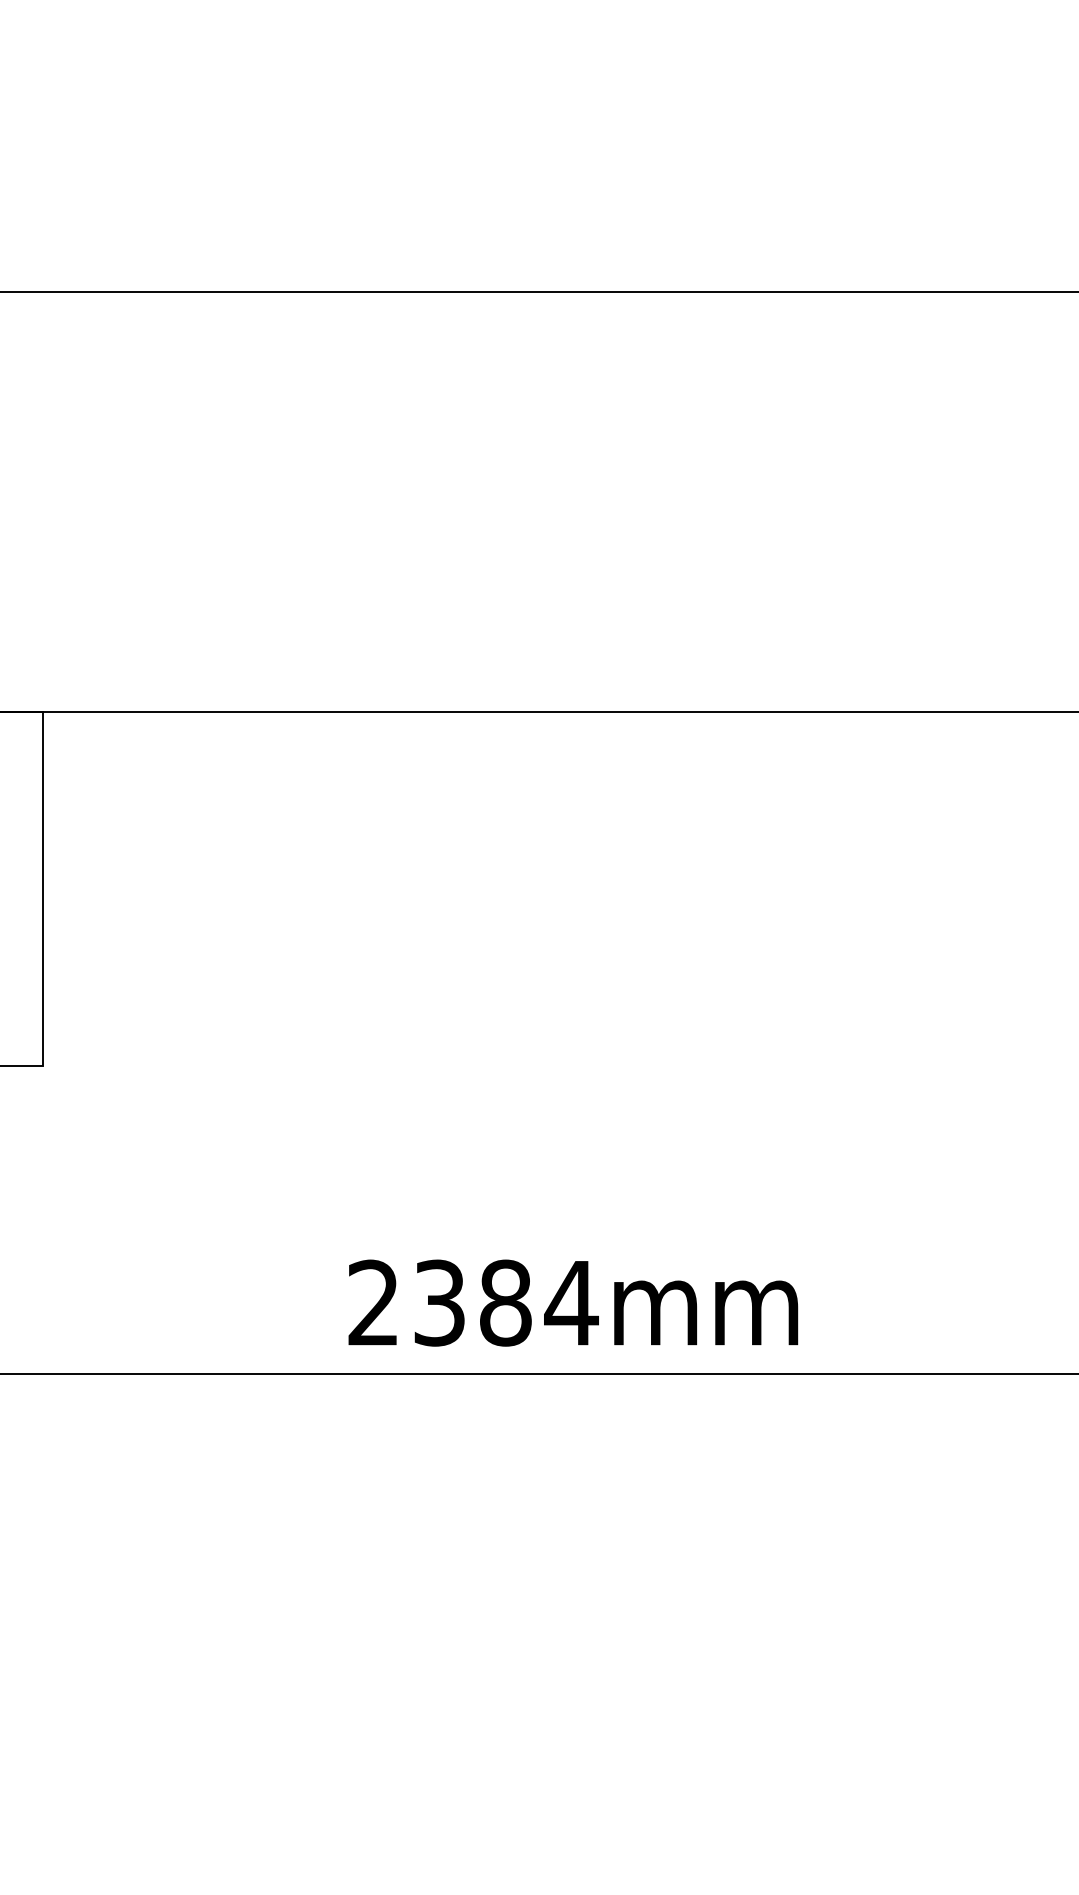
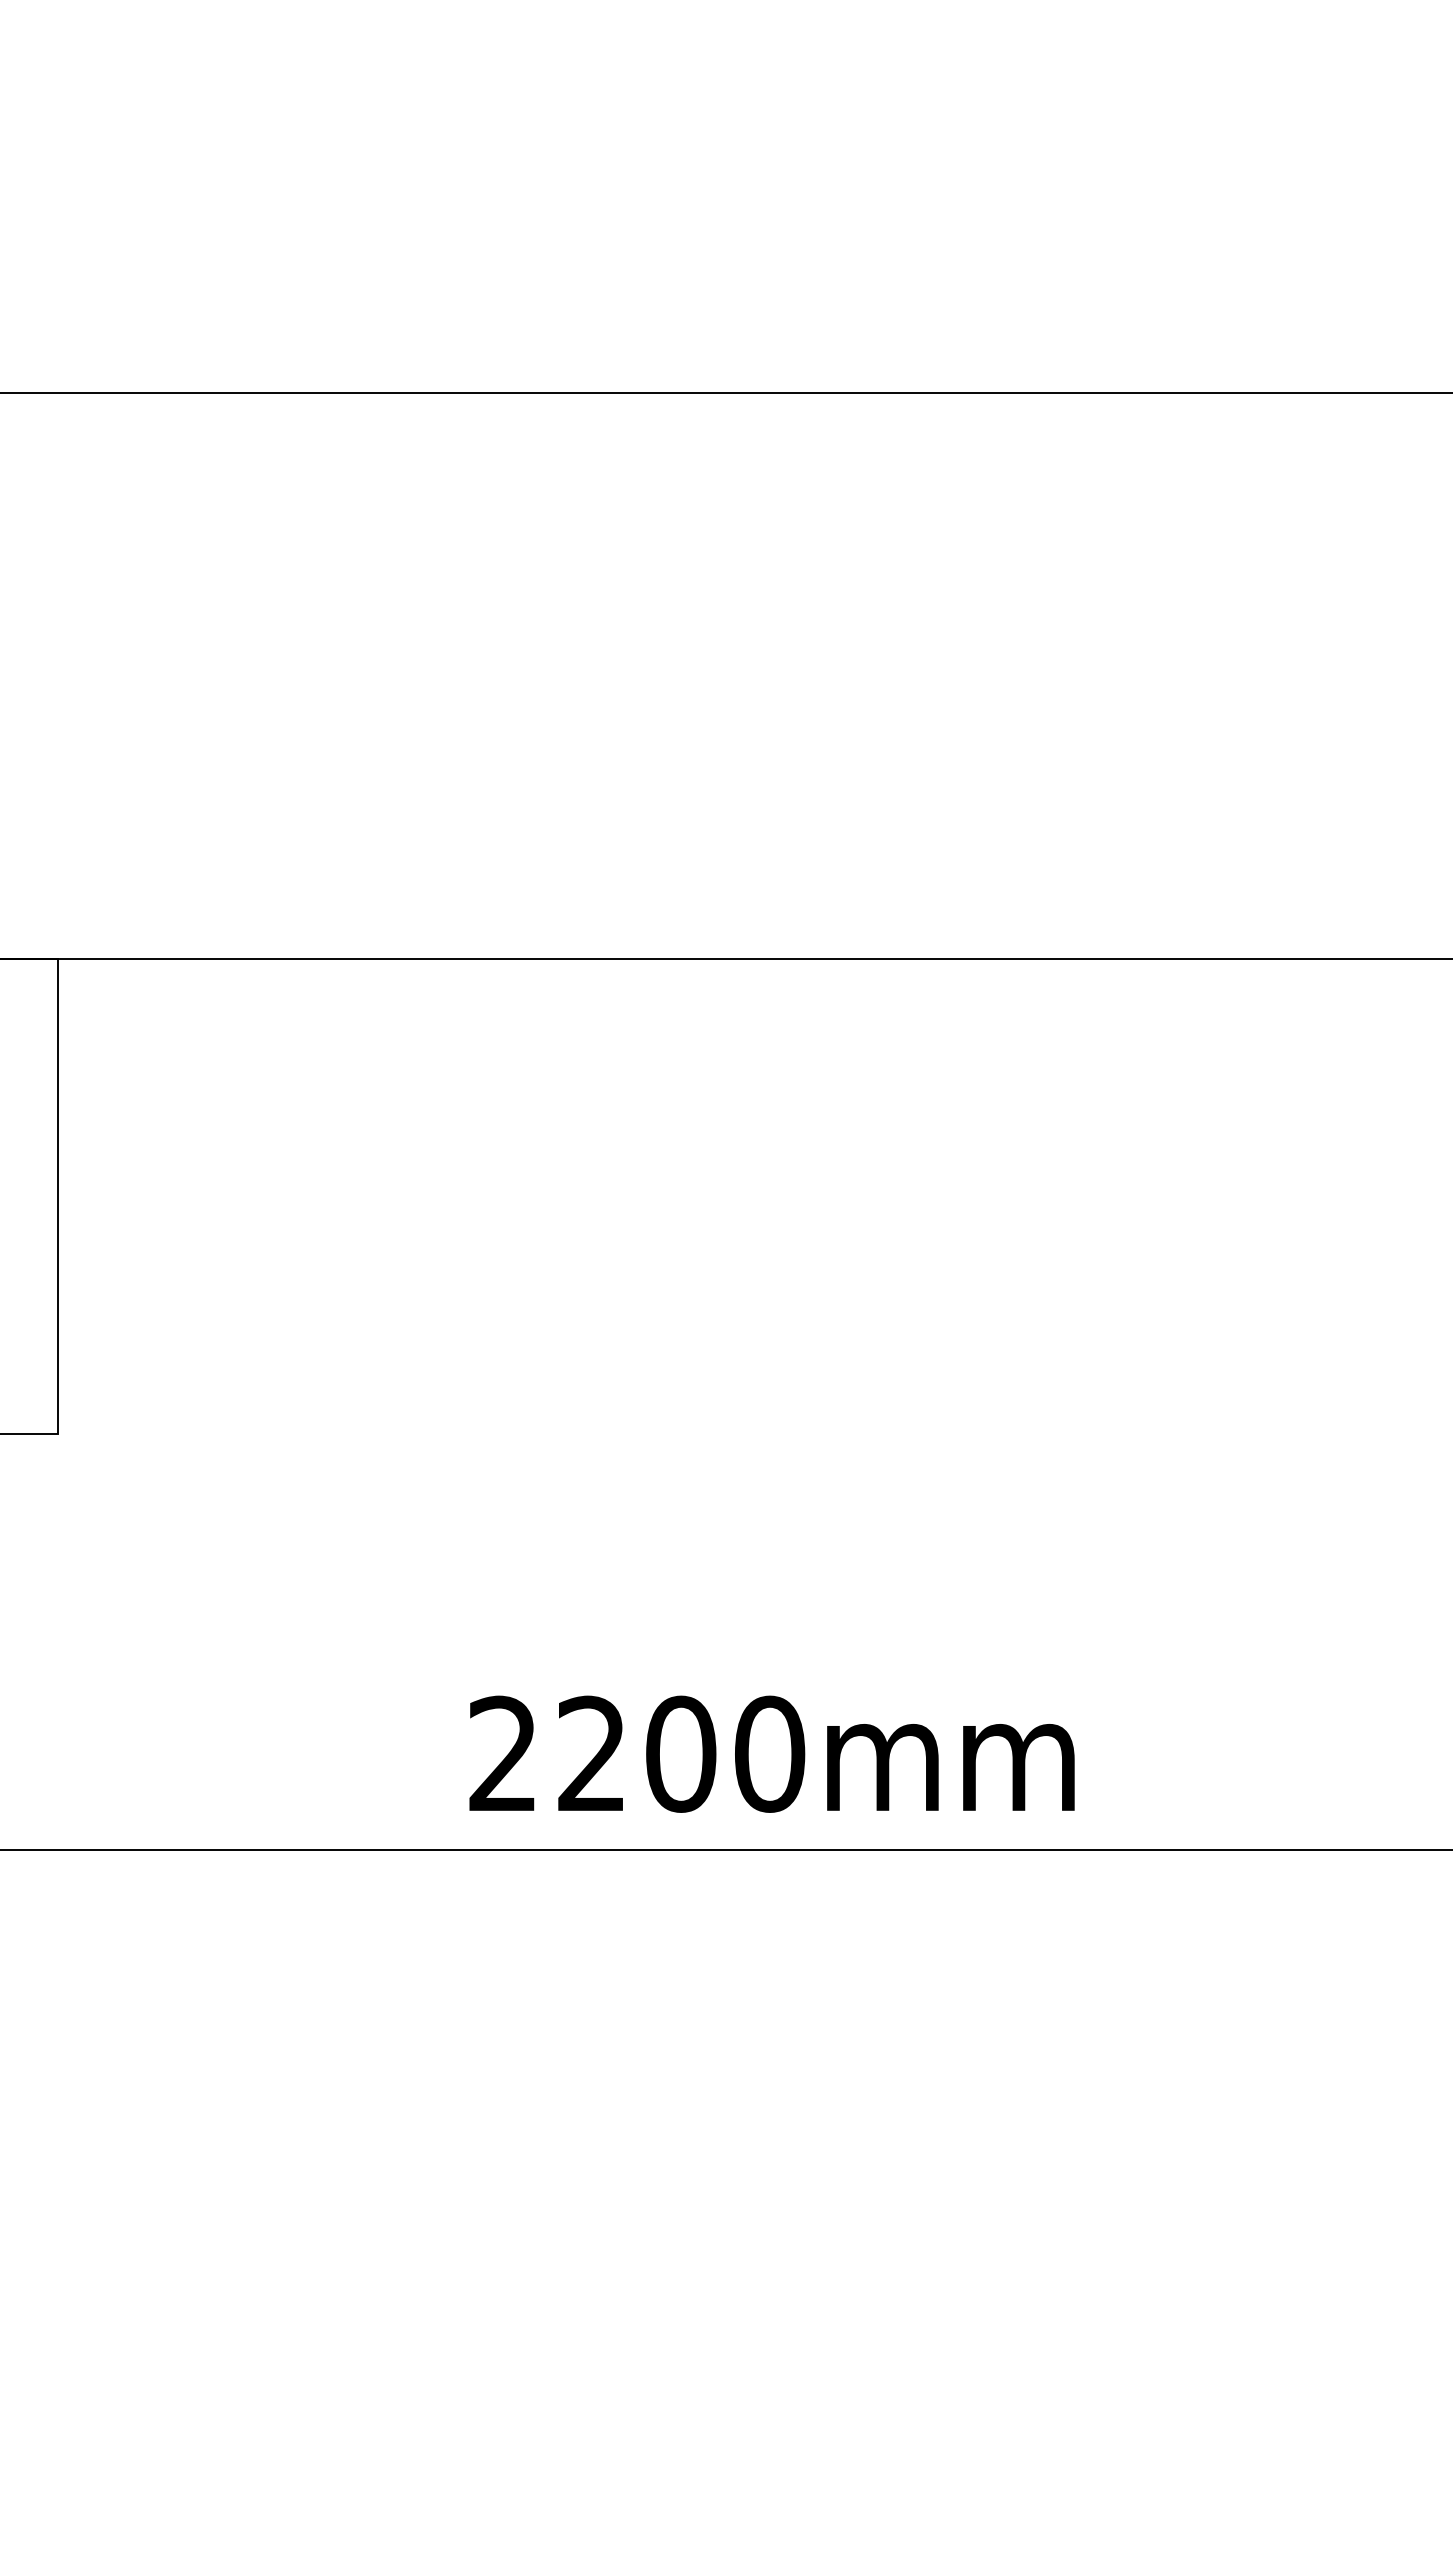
text: (506, 1302) -> (682, 1753), 2384mm -> 2200mm

